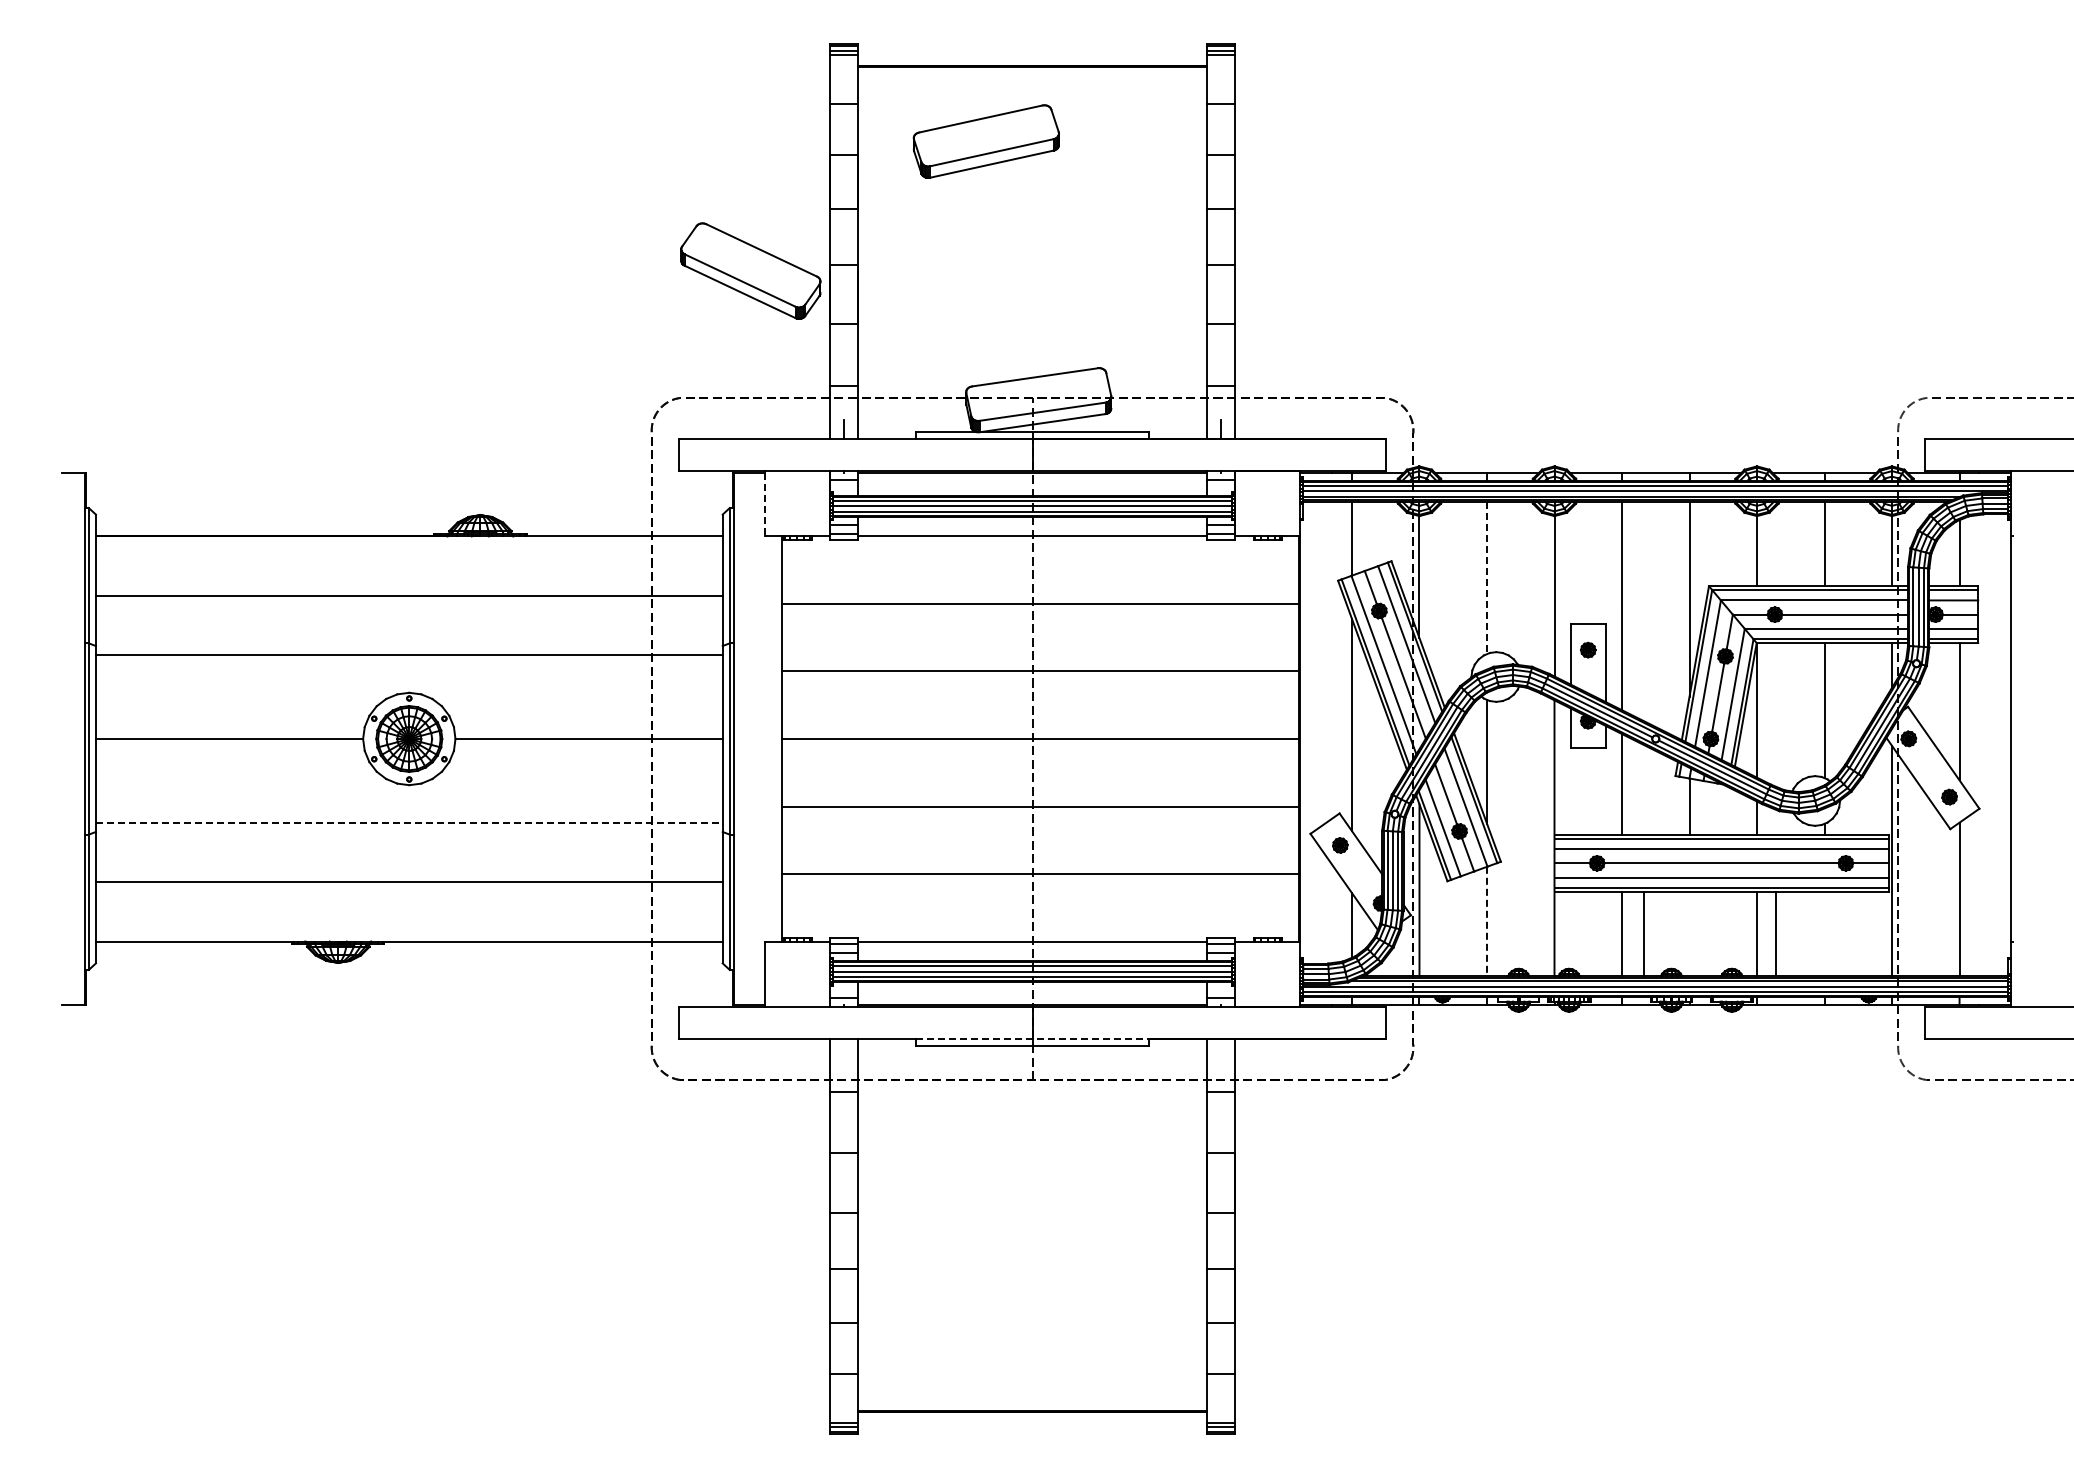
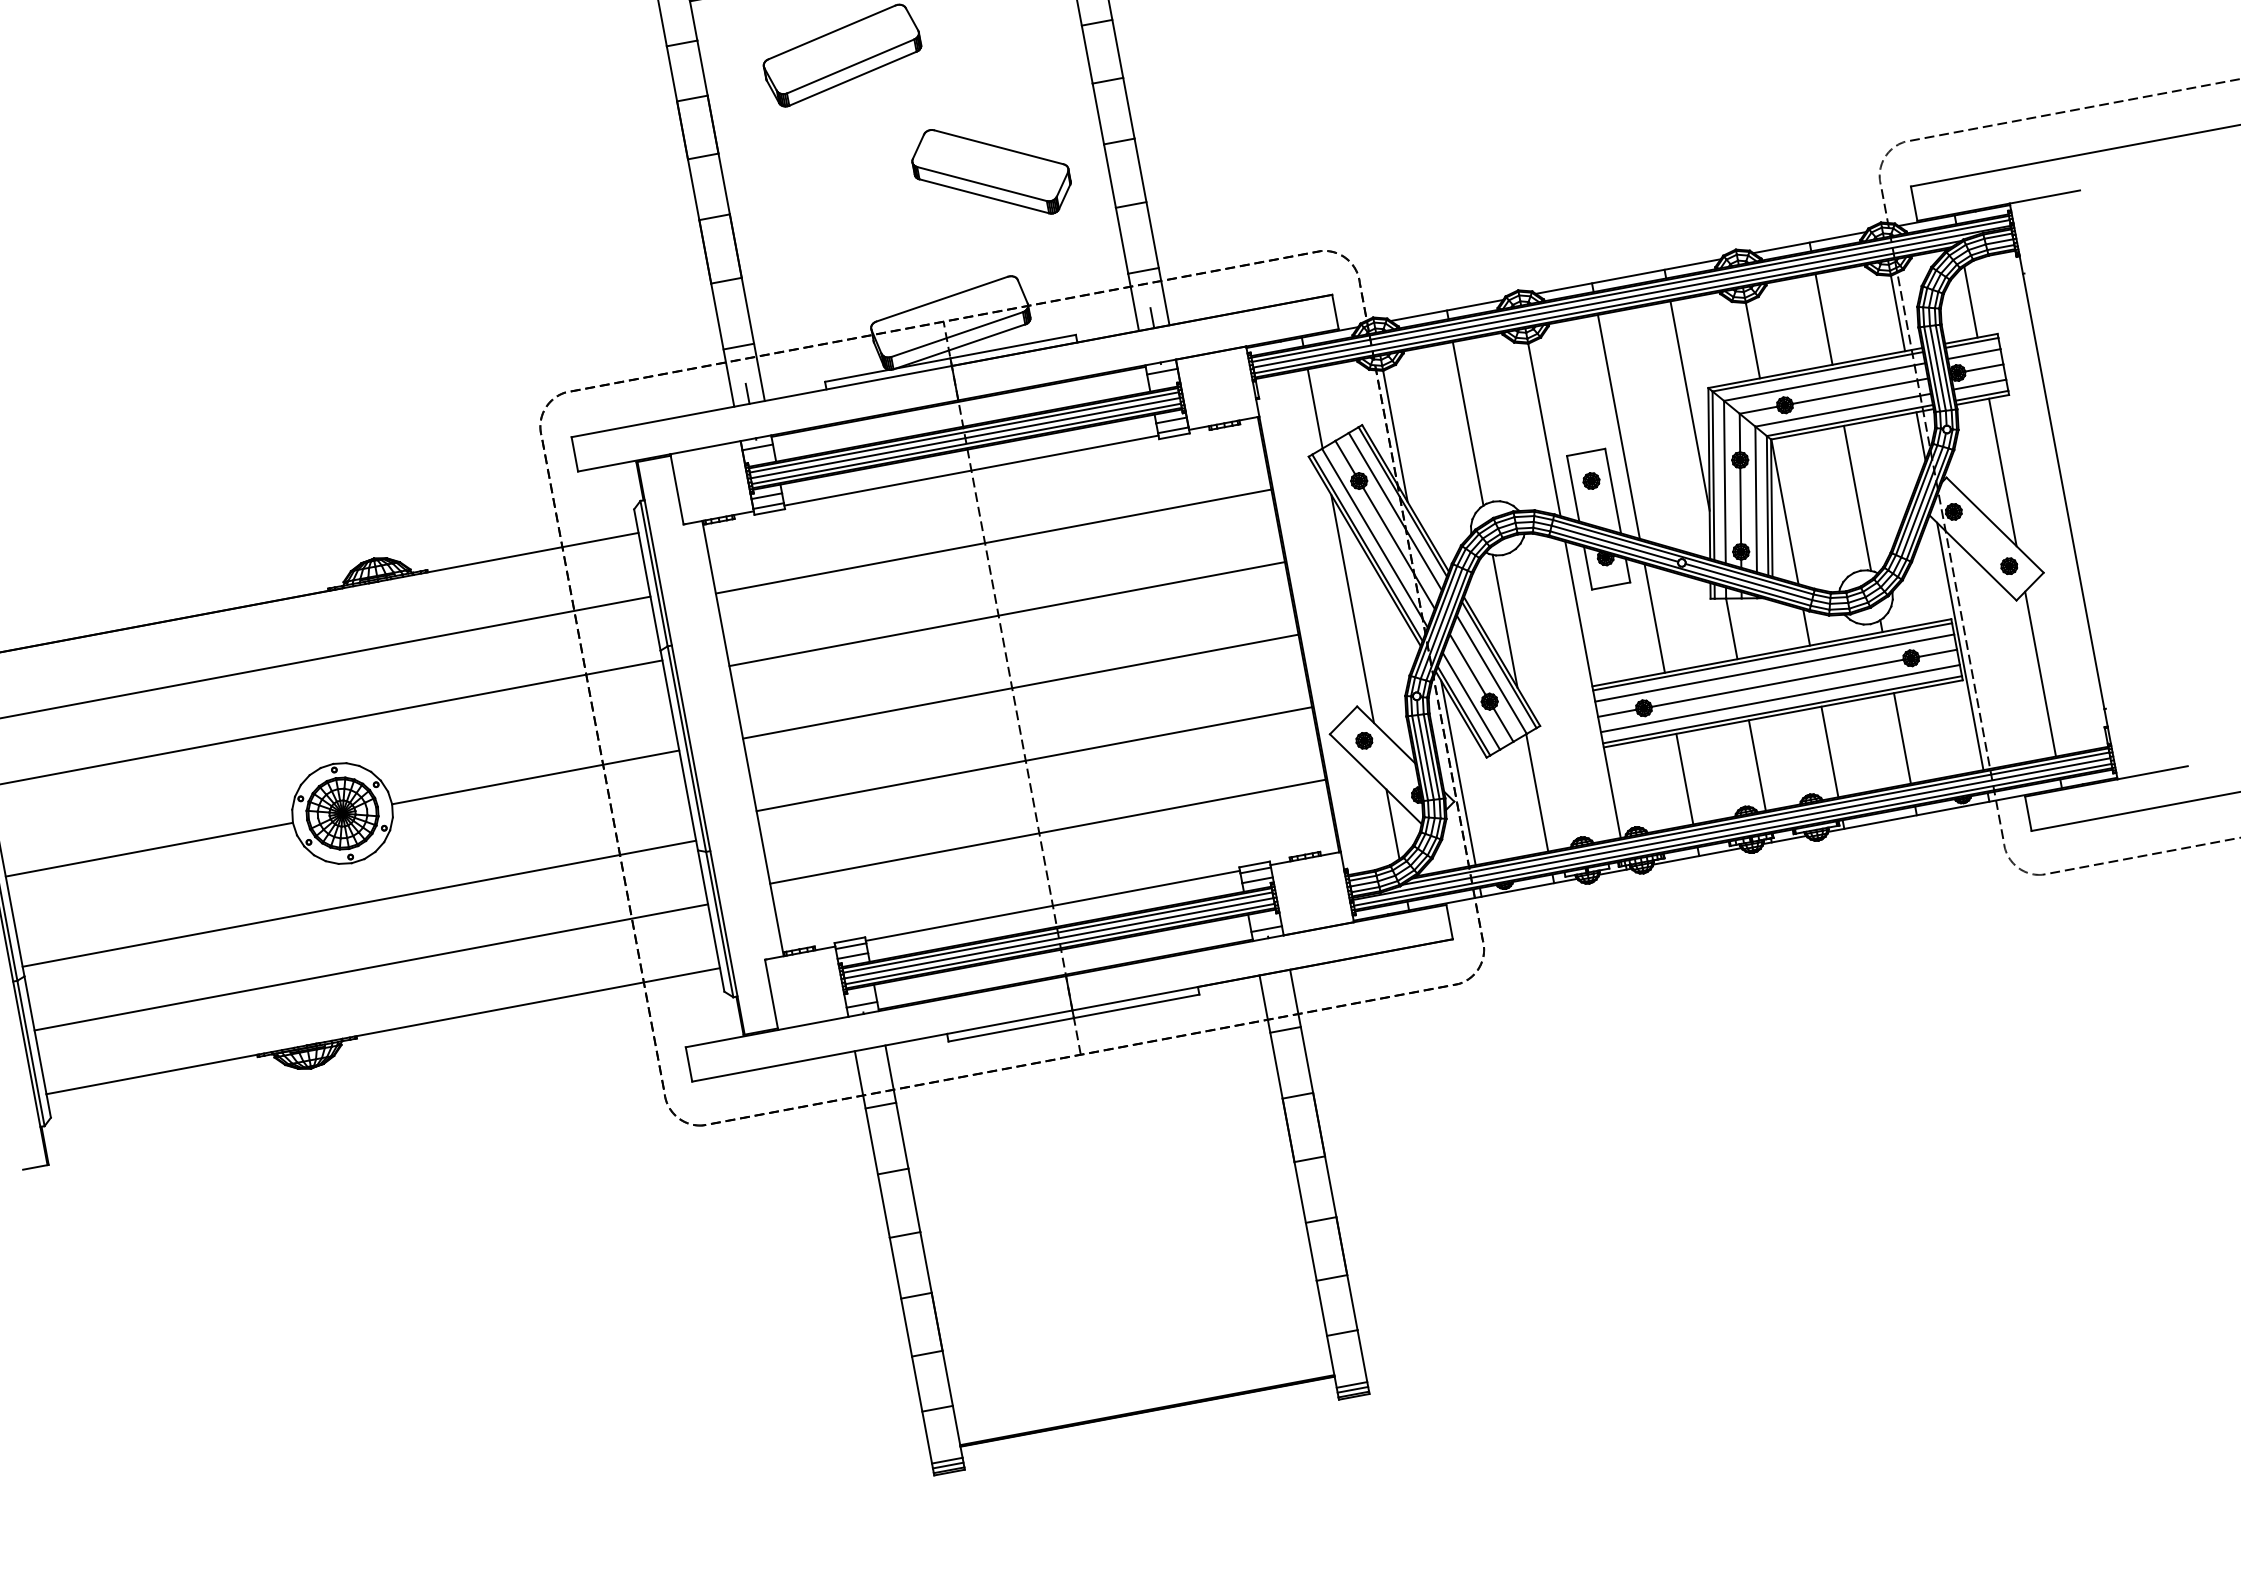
part: (750, 270) -> (991, 171), moved
line: (764, 504) -> (677, 490), dashed -> solid
line: (1486, 578) -> (1467, 424), dashed -> solid
line: (409, 822) -> (359, 903), dashed -> solid
line: (1486, 921) -> (1536, 793), dashed -> solid
line: (1643, 933) -> (1757, 765), moved
line: (1775, 933) -> (1902, 737), moved
line: (1032, 1038) -> (1072, 1010), dashed -> solid

